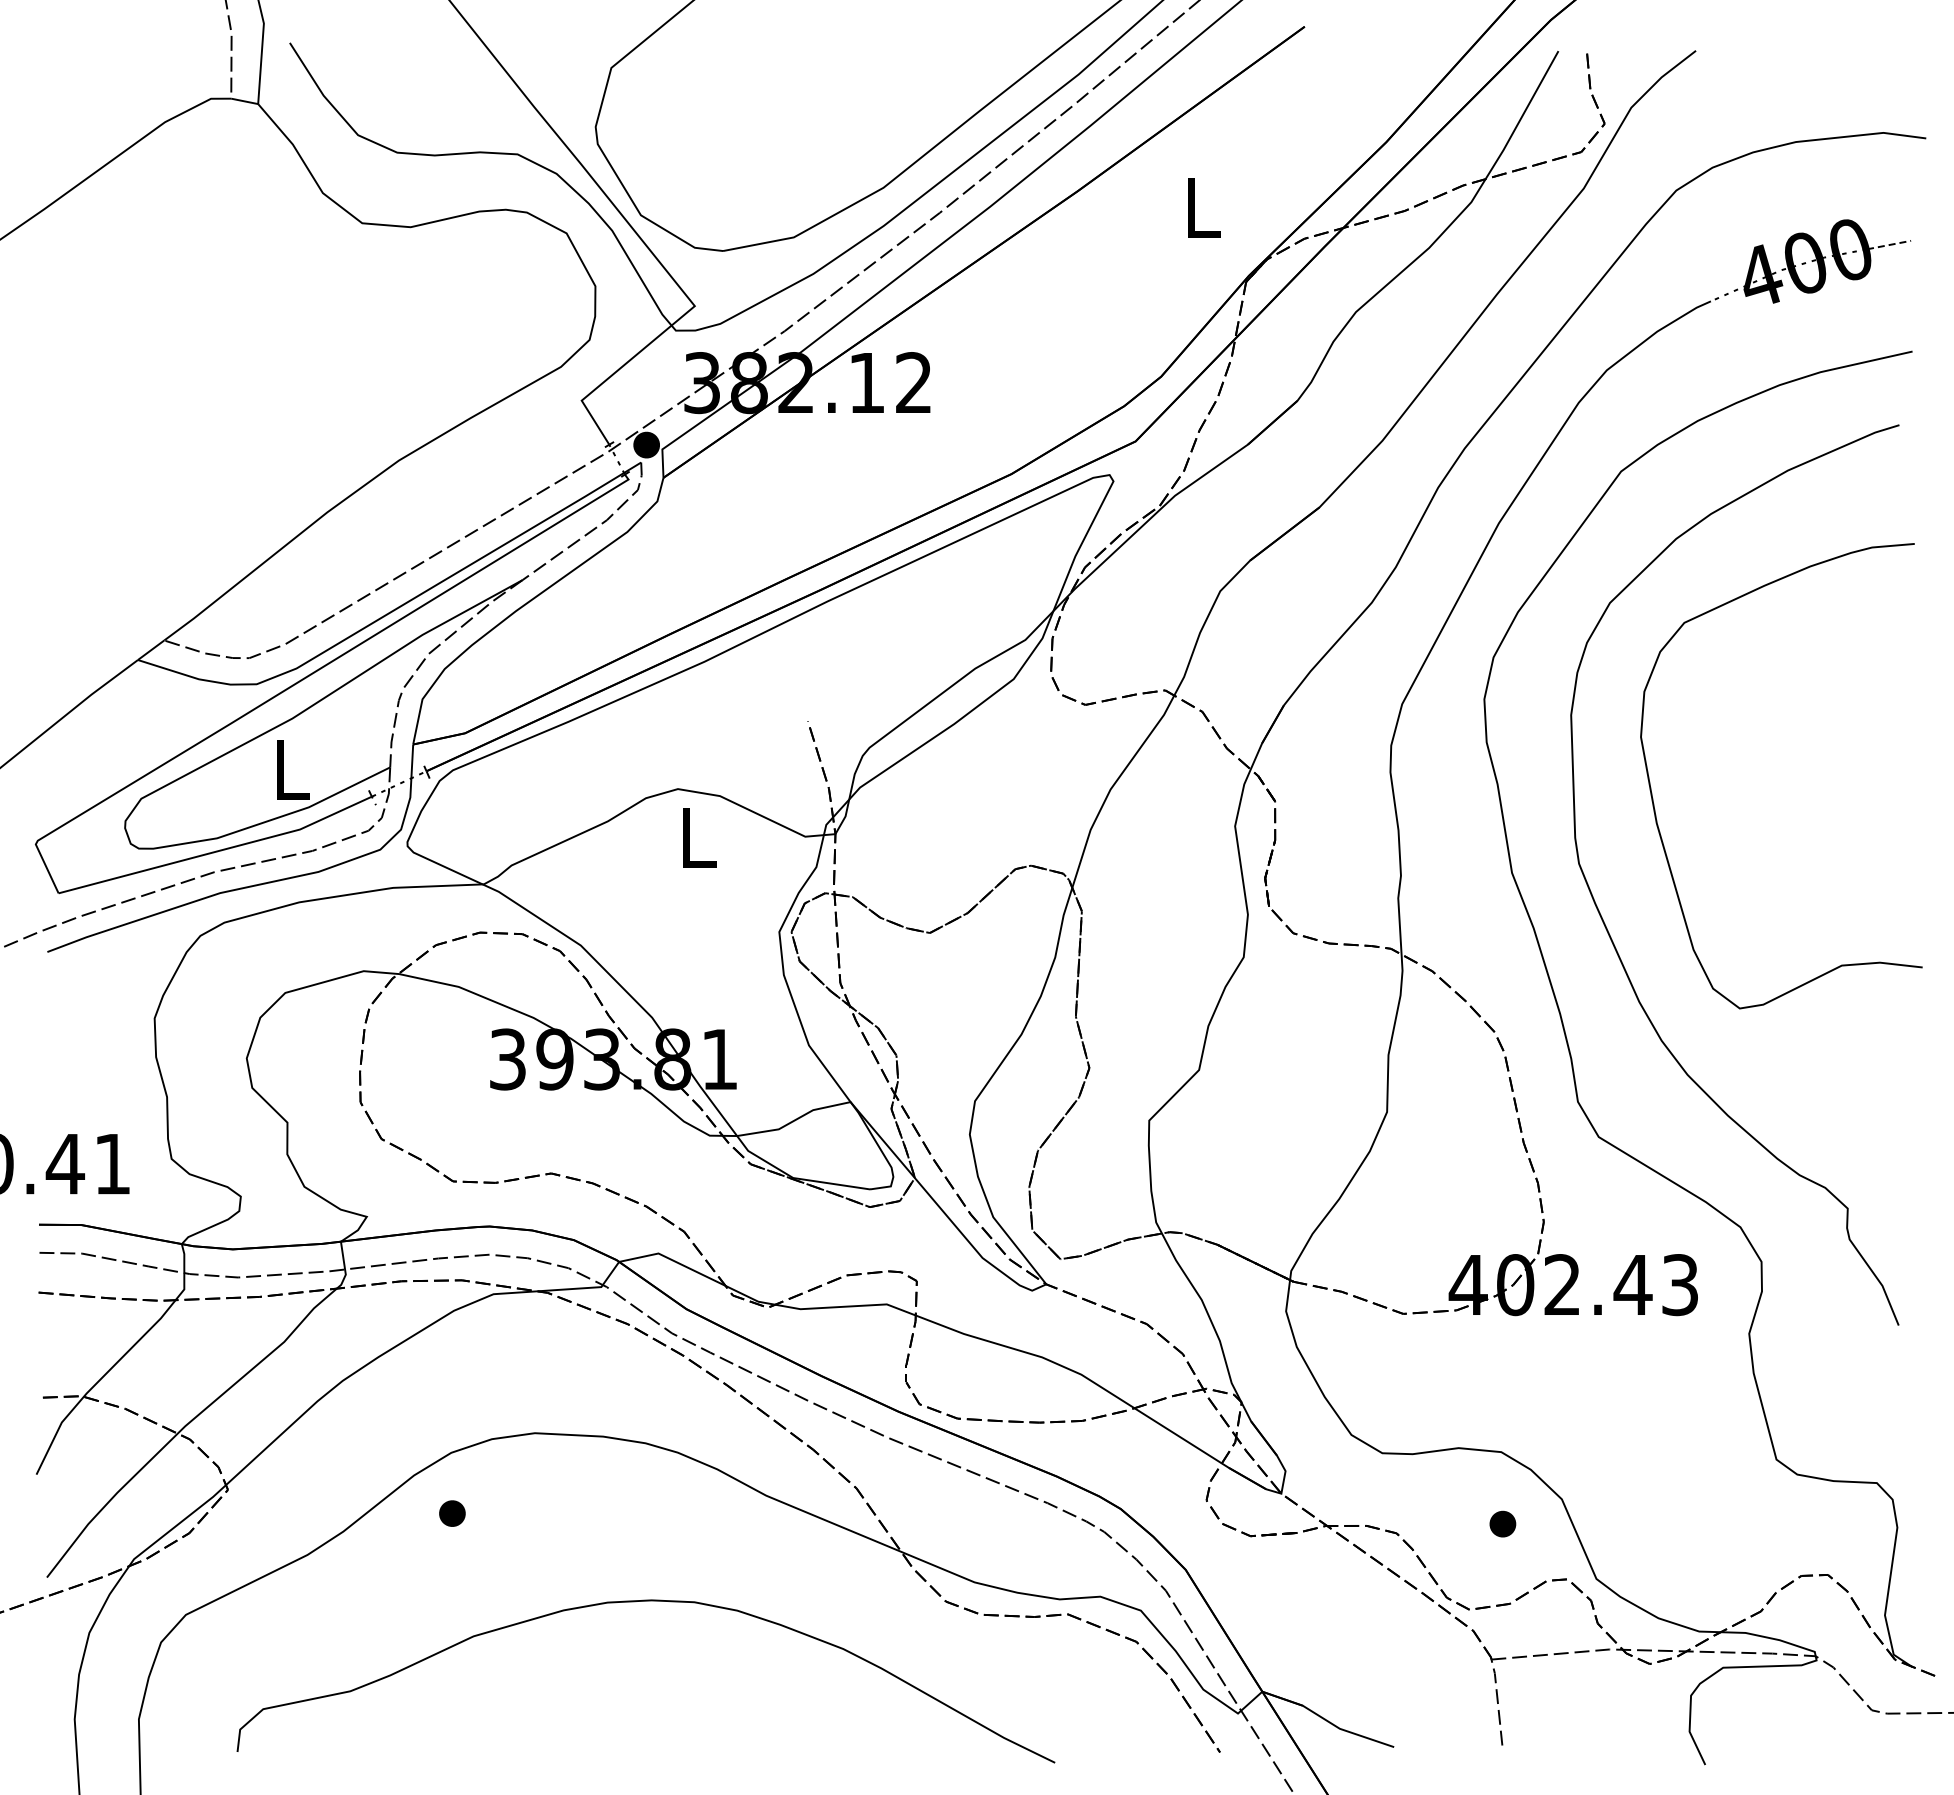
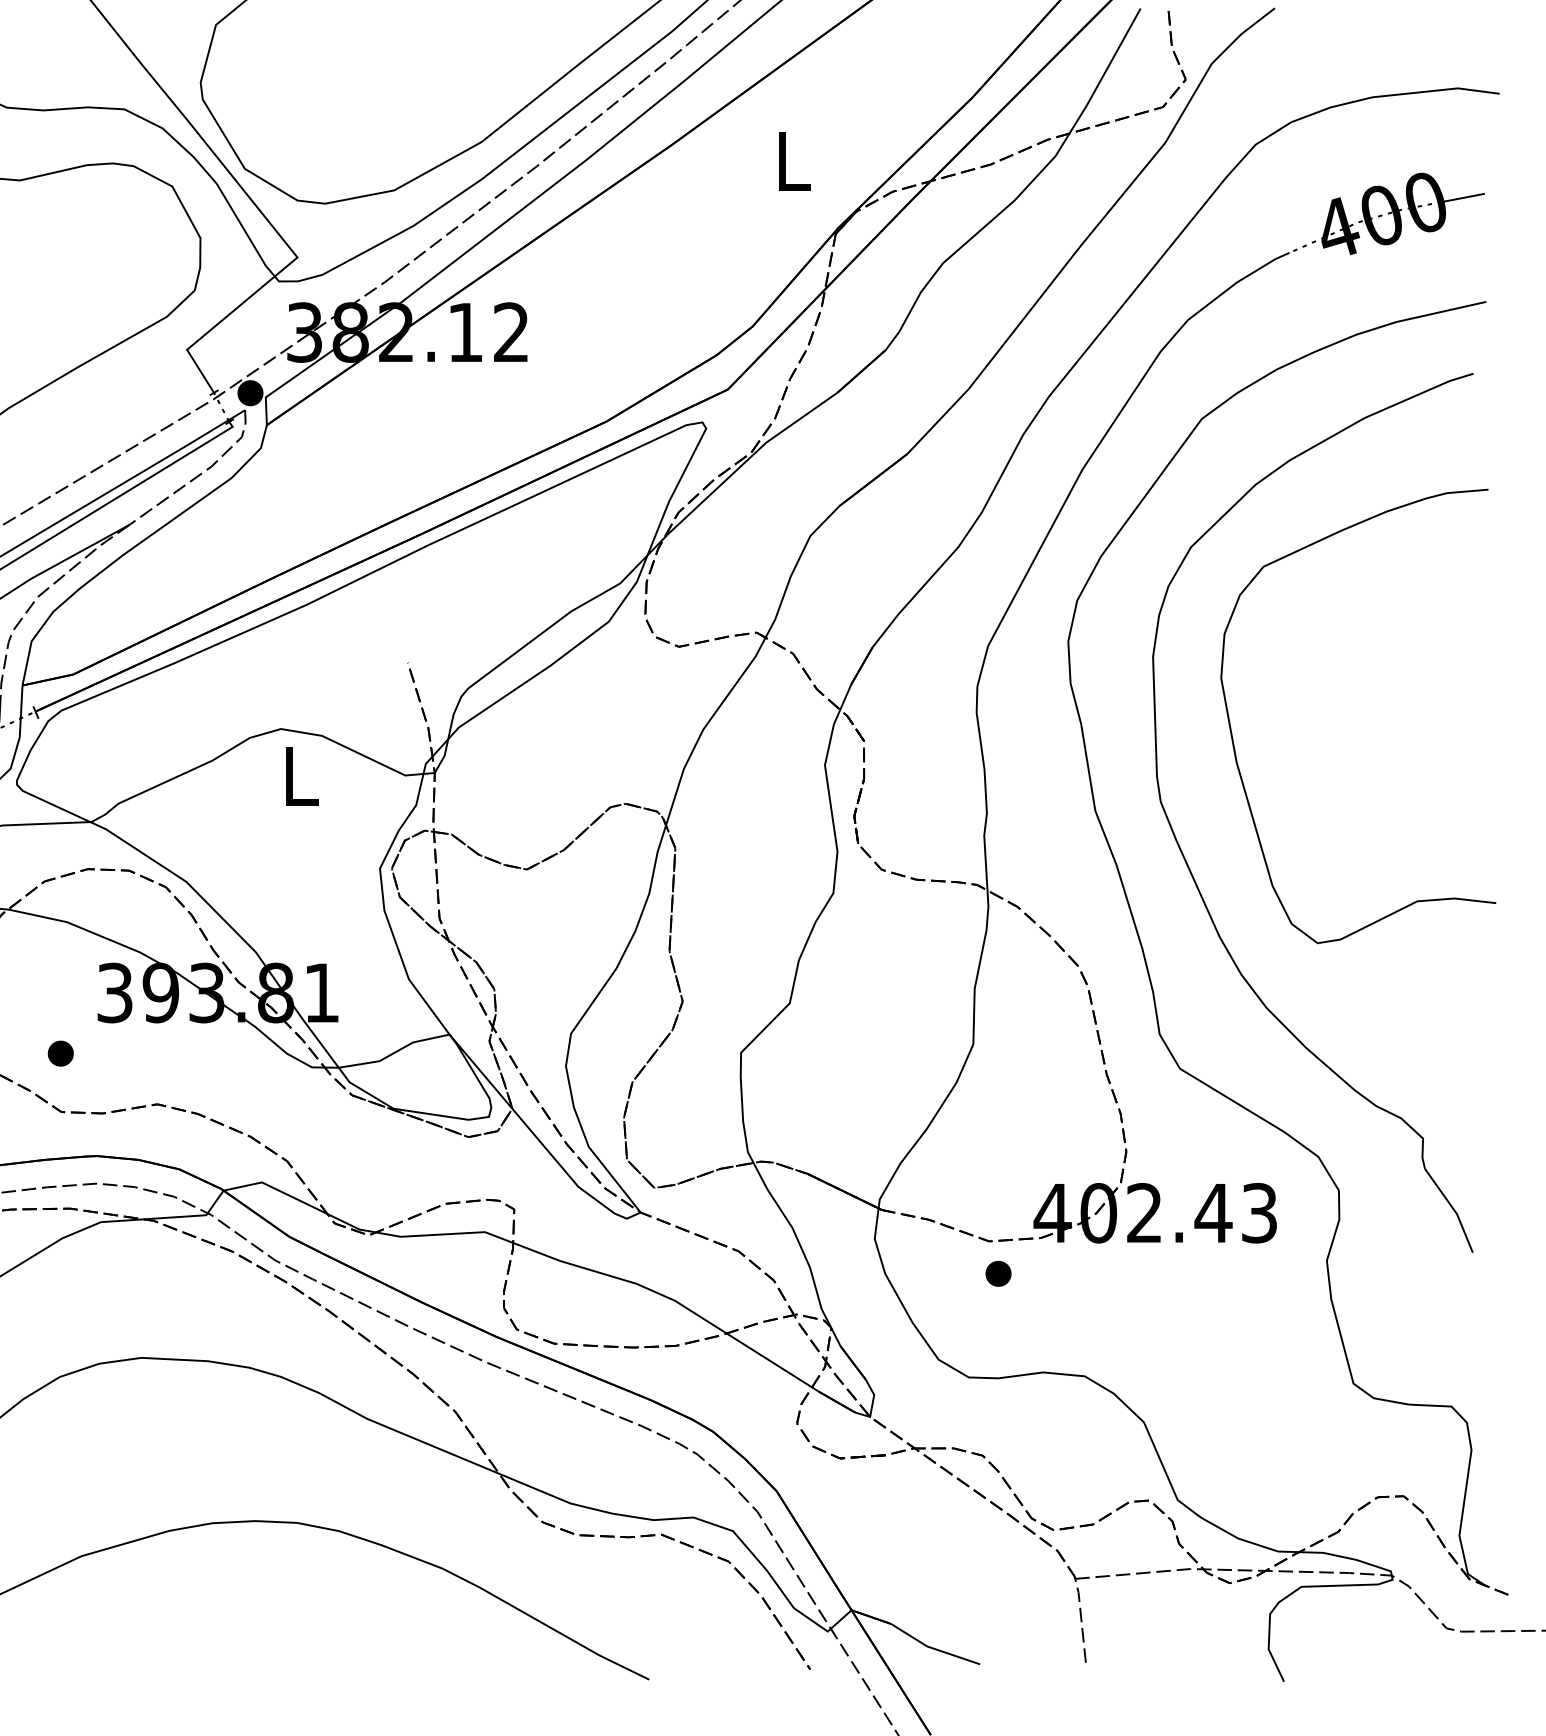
line: (1889, 245) -> (1463, 198), dashed -> solid
part: (452, 1513) -> (60, 1053), moved
part: (1502, 1523) -> (998, 1273), moved

